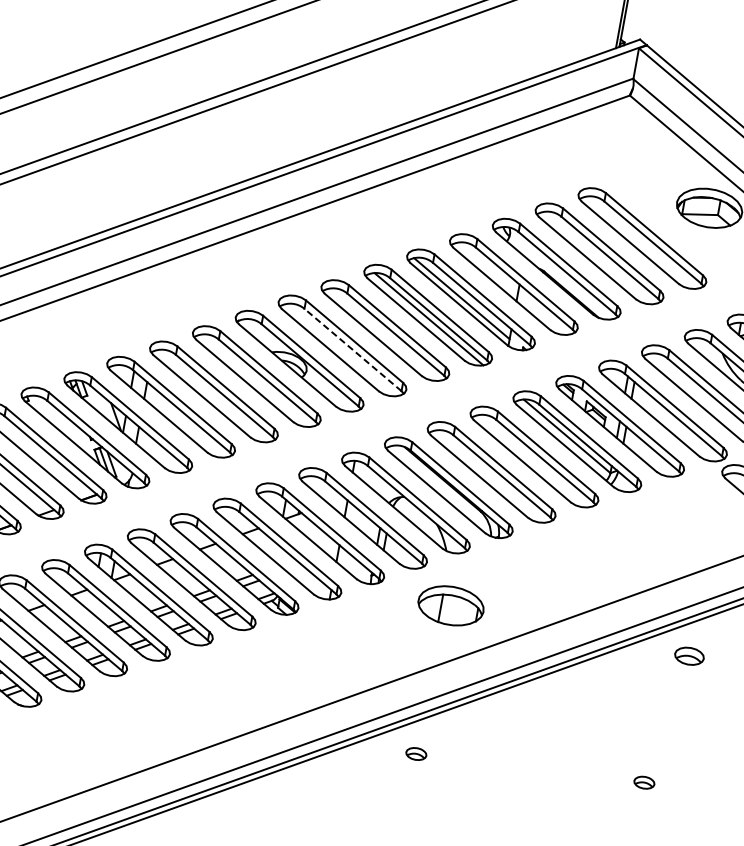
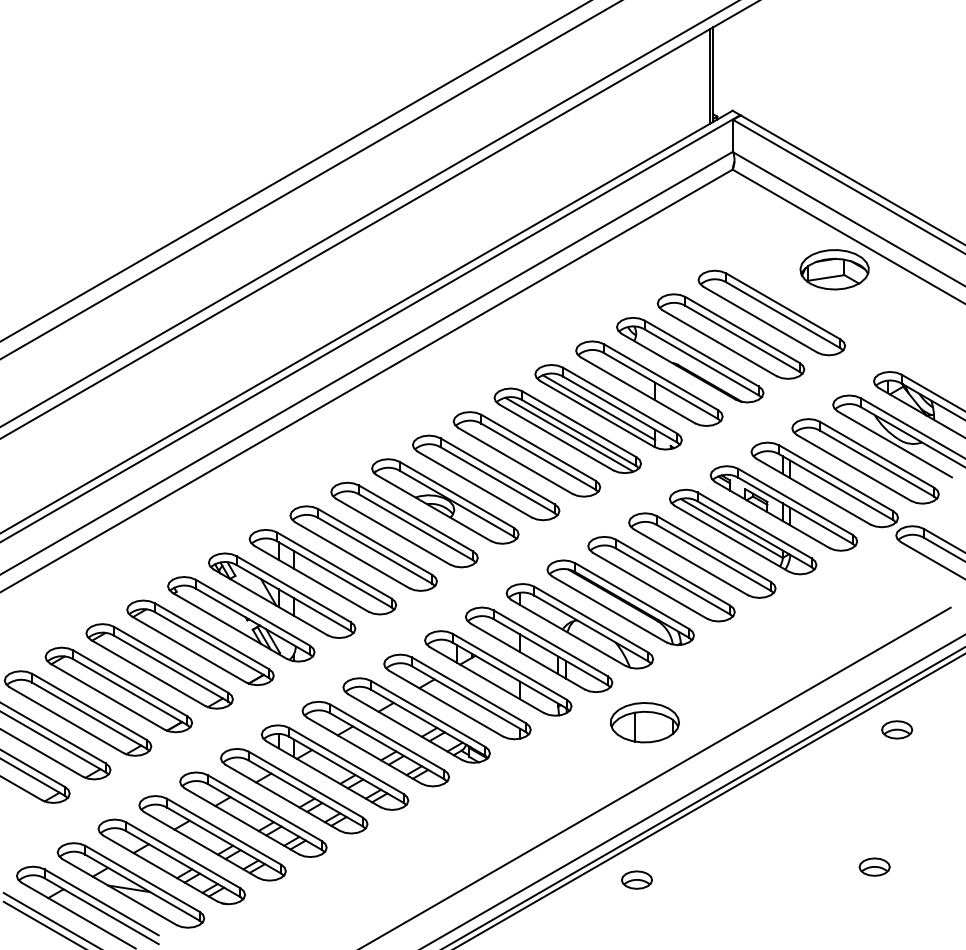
line: (352, 350) -> (497, 480), dashed -> solid
part: (415, 753) -> (636, 879), size x1.43
part: (644, 782) -> (874, 866), size x1.43

